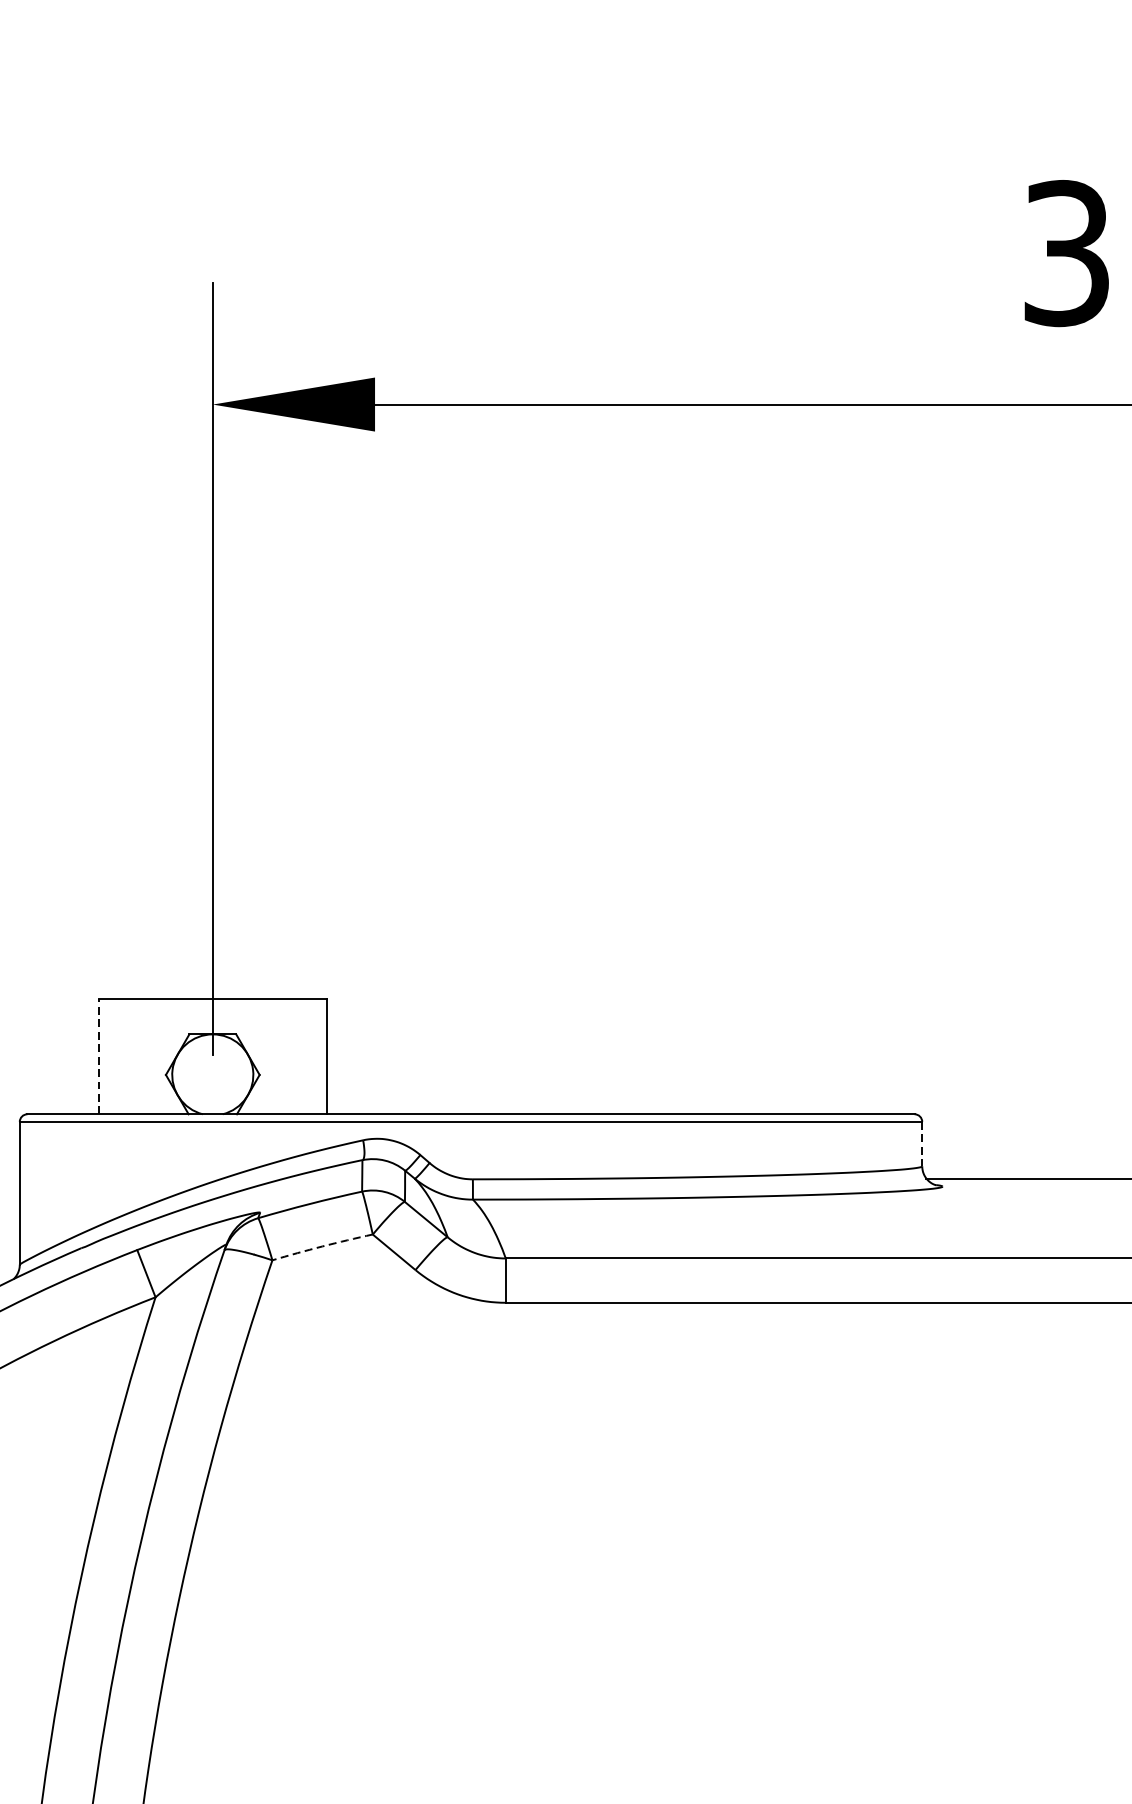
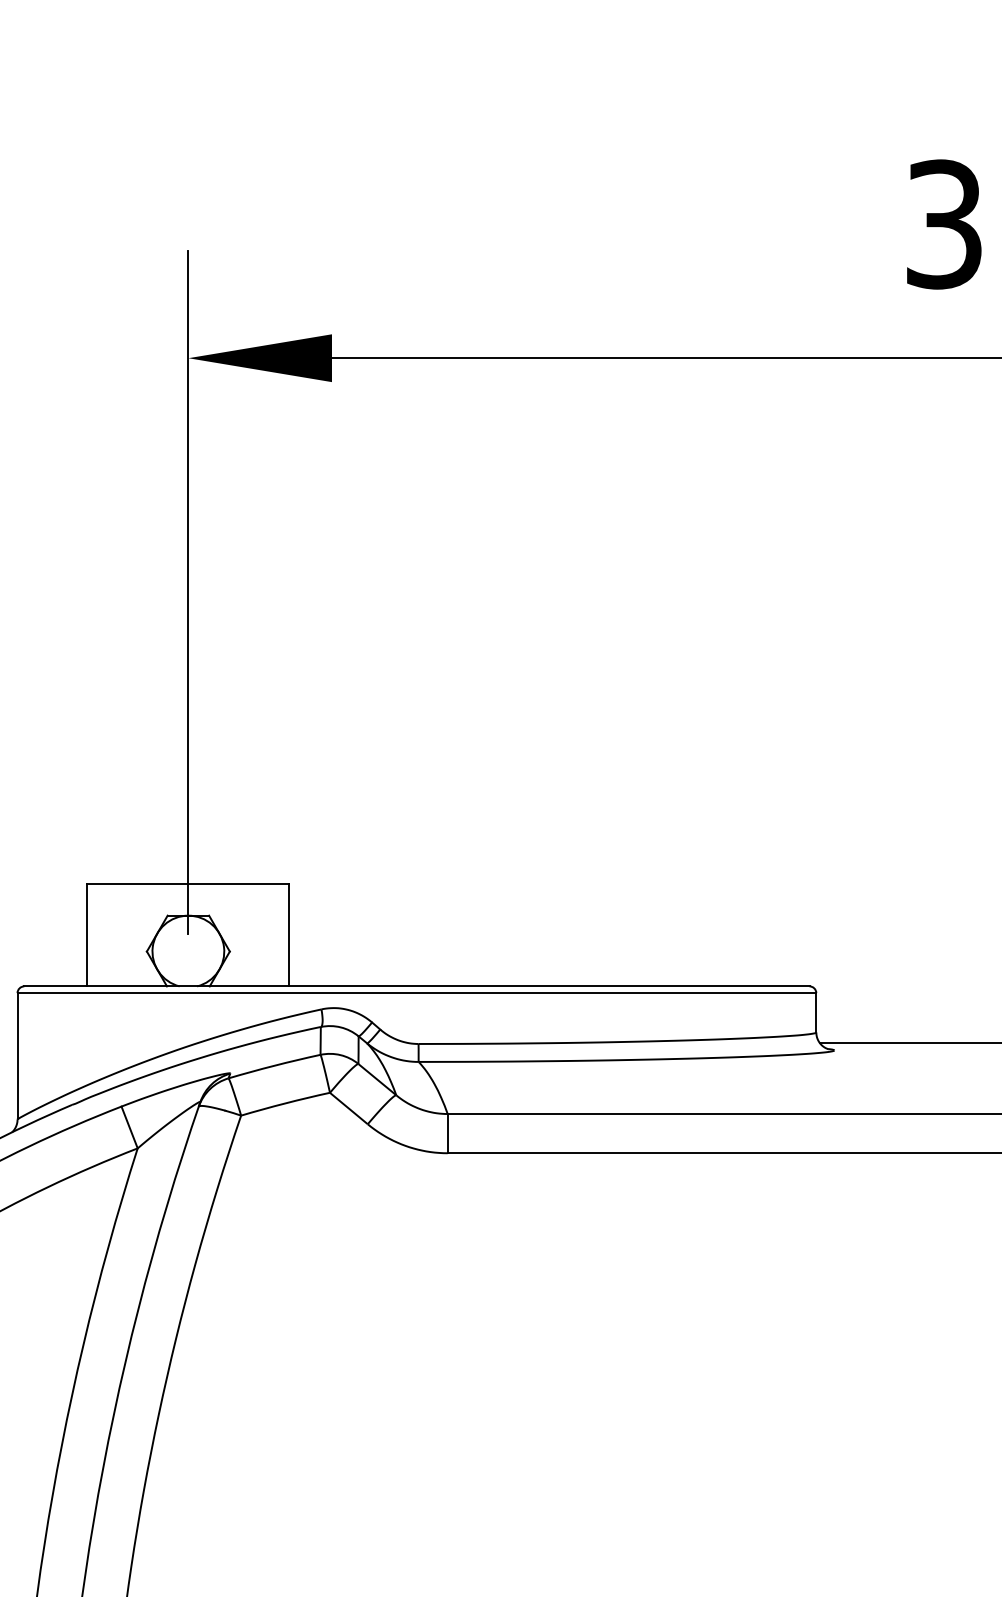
line: (98, 1055) -> (87, 934), dashed -> solid
line: (922, 1143) -> (816, 1012), dashed -> solid
arc: (322, 1246) -> (285, 1103), dashed -> solid

